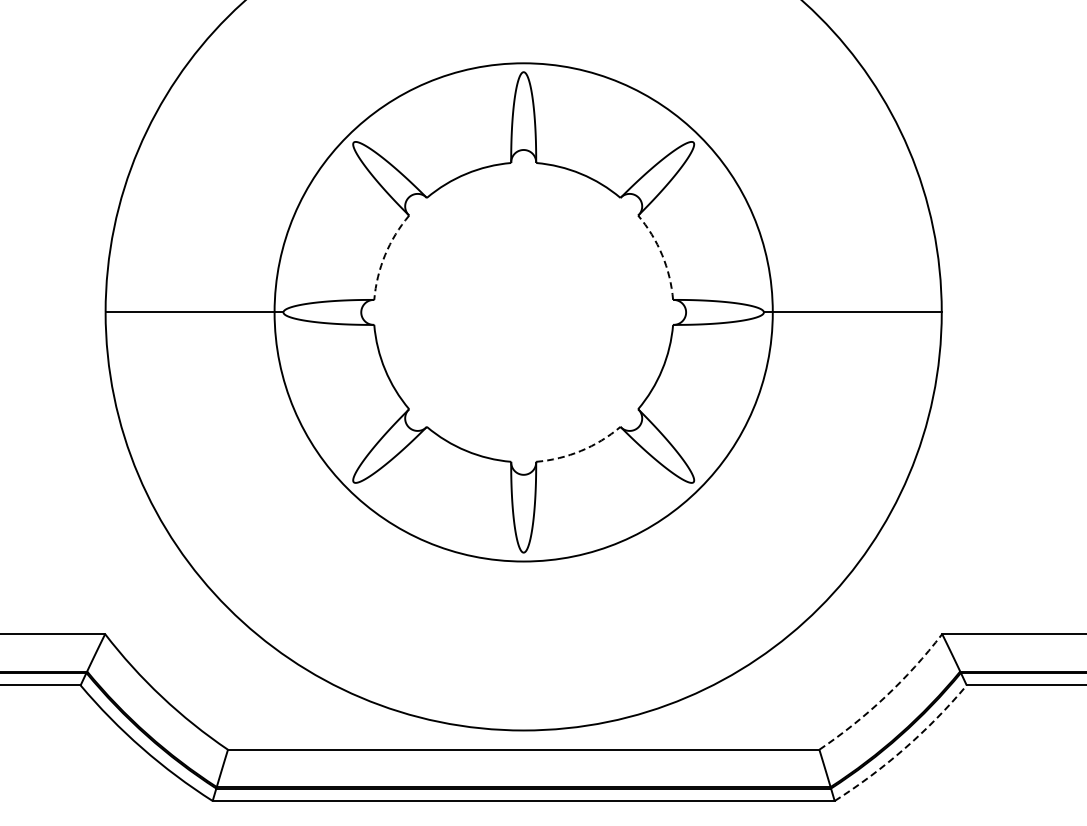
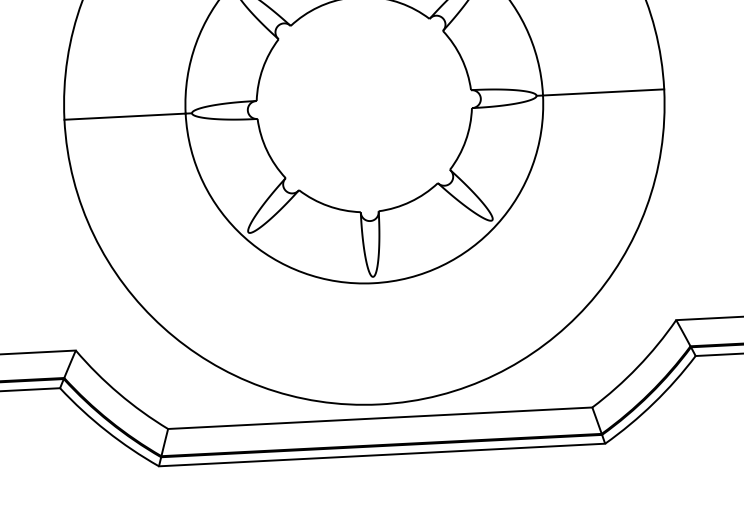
arc: (385, 255) -> (263, 68), dashed -> solid
arc: (662, 255) -> (461, 58), dashed -> solid
arc: (581, 450) -> (410, 201), dashed -> solid
arc: (885, 696) -> (637, 366), dashed -> solid
arc: (905, 748) -> (654, 403), dashed -> solid

